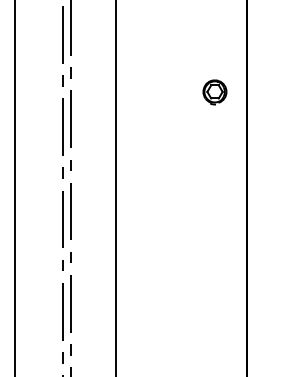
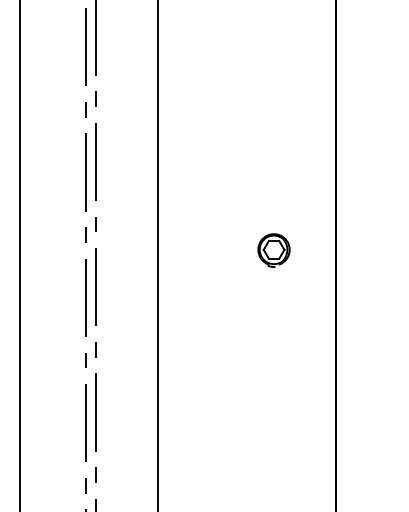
part: (214, 92) -> (273, 250), moved

